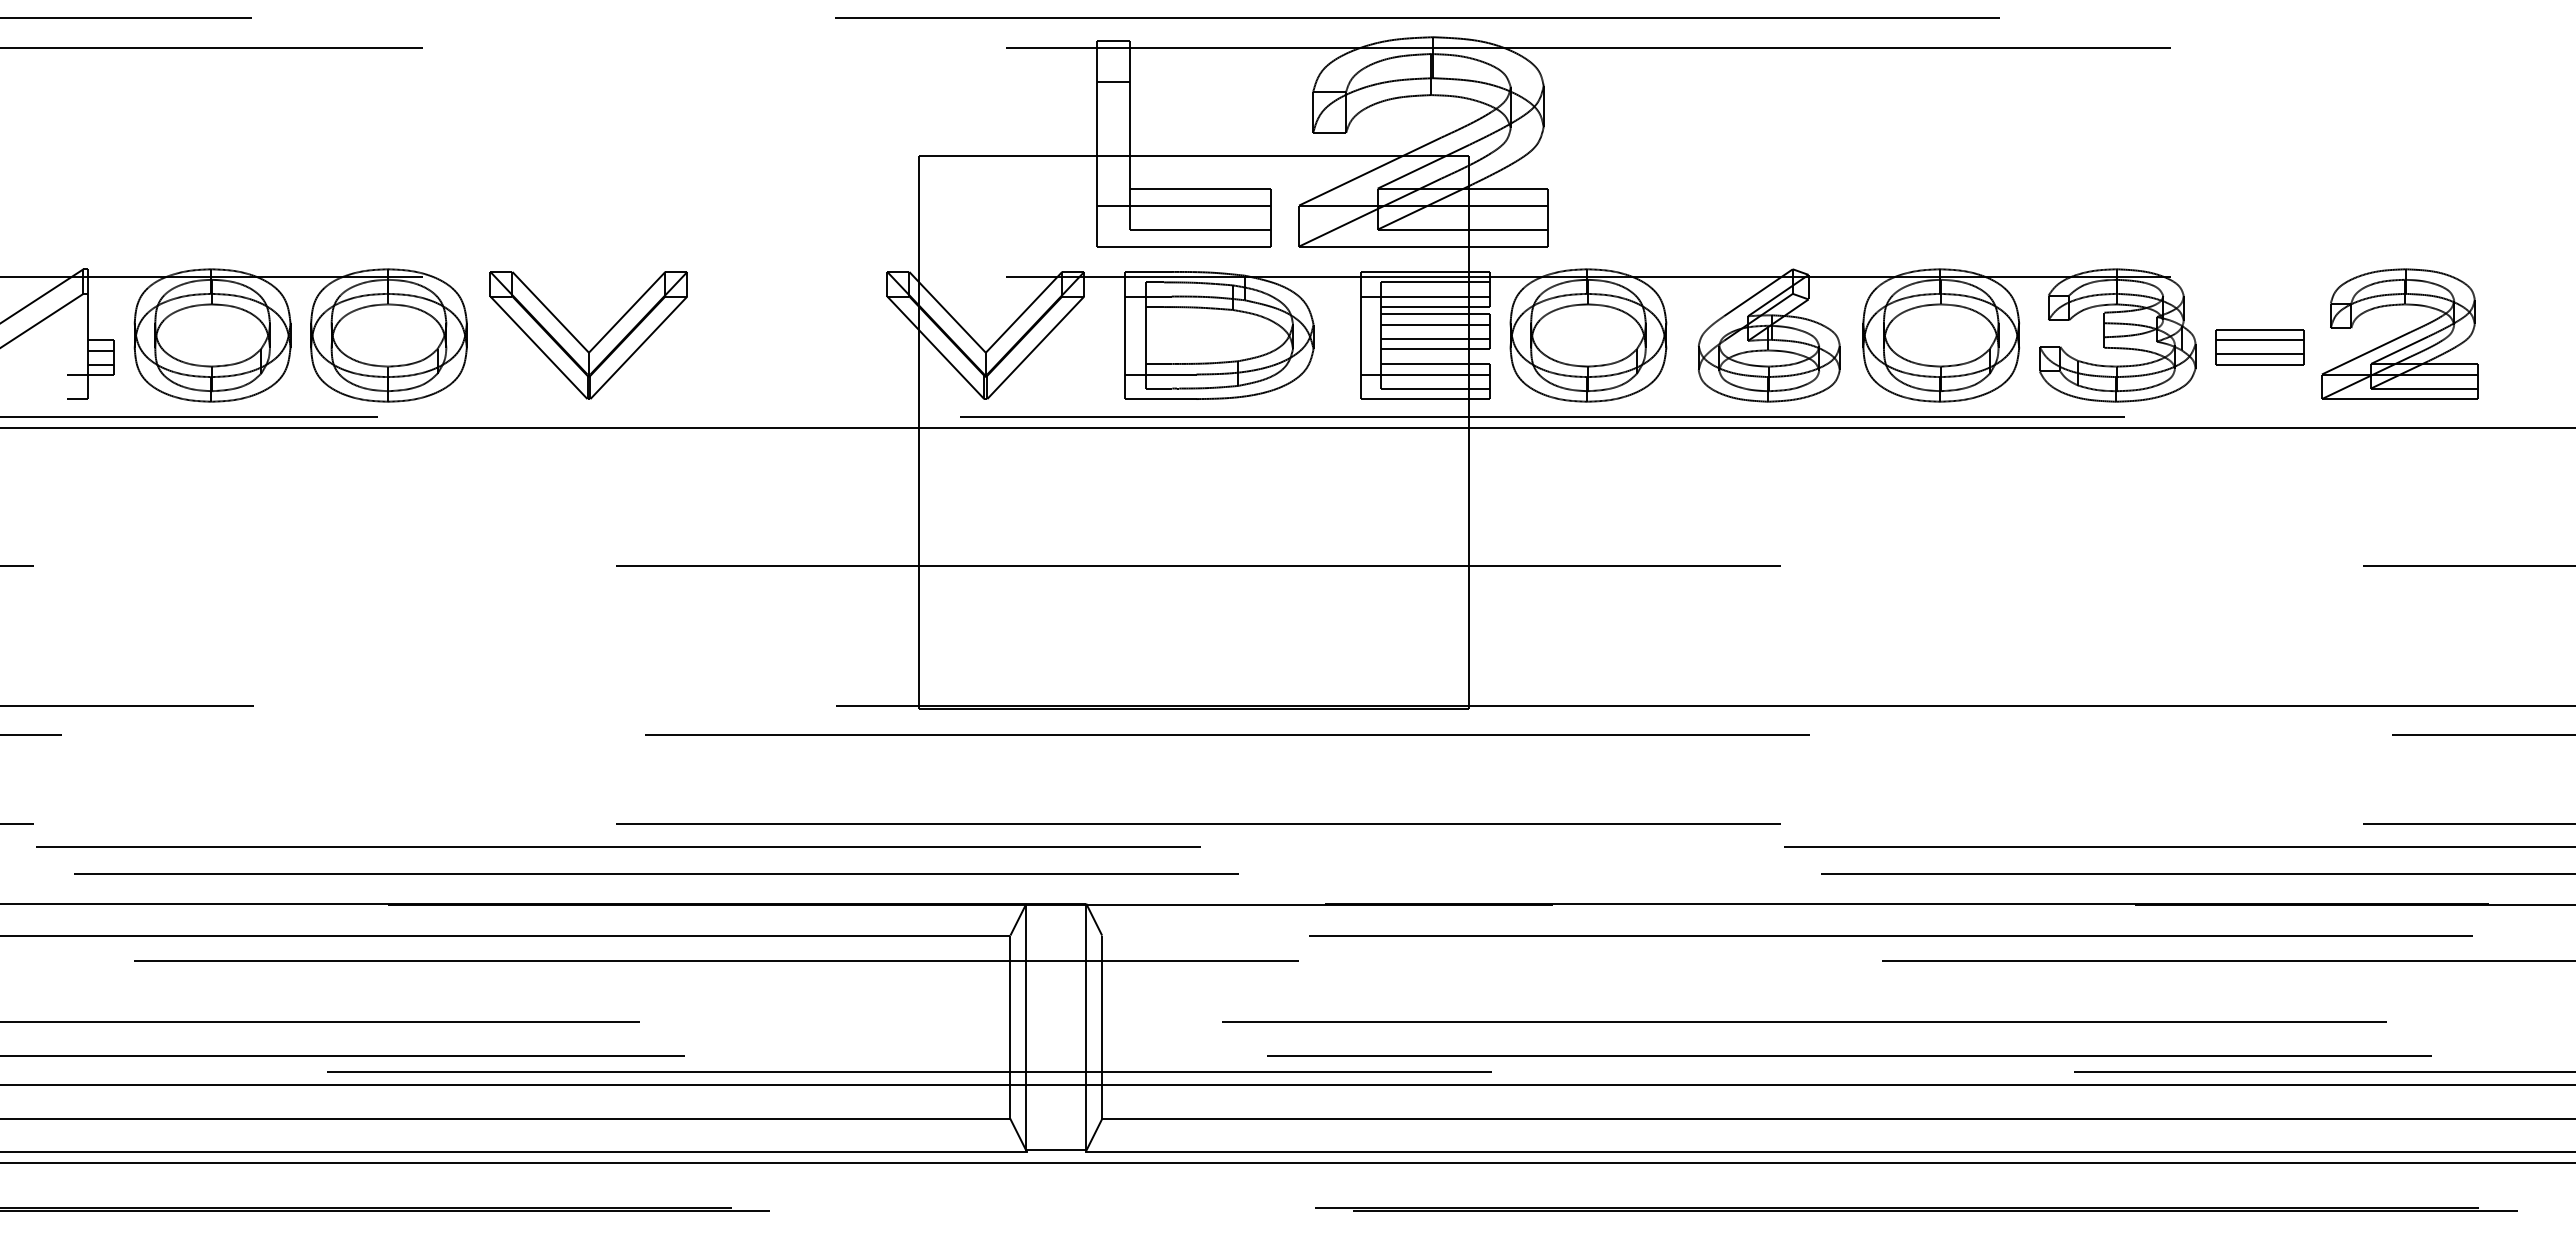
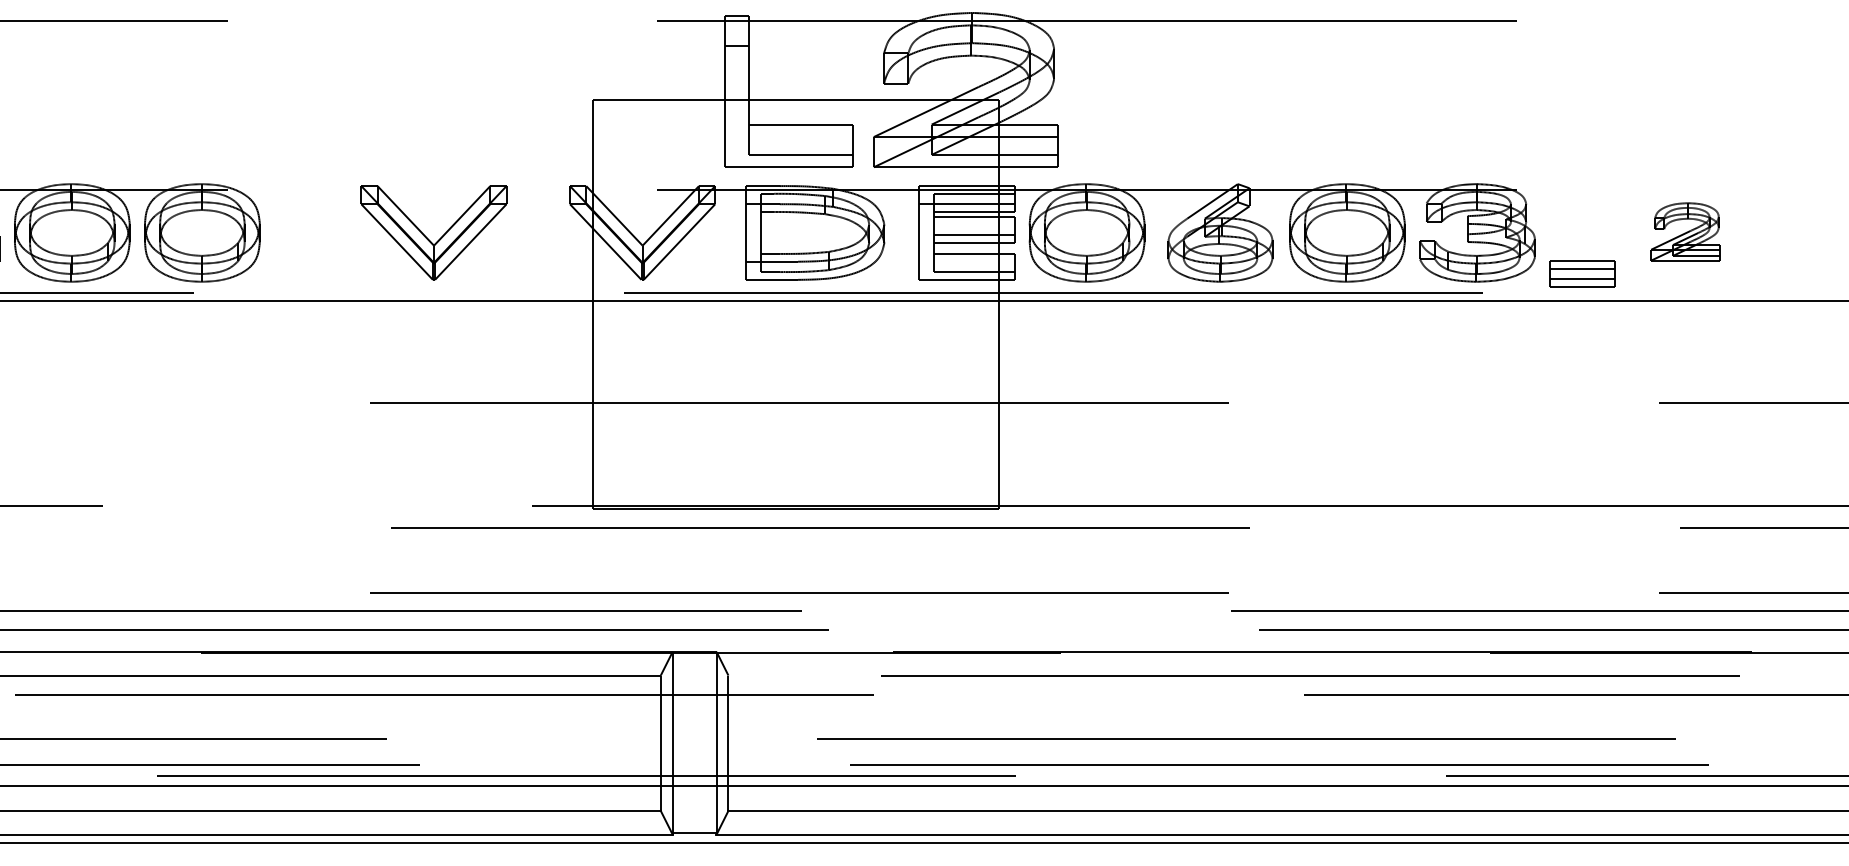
line: (1183, 205) -> (788, 137), removed
line: (1435, 324) -> (974, 224), removed
part: (2399, 333) -> (1685, 231), size x0.6
part: (580, 342) -> (427, 238), moved
part: (2259, 347) -> (1582, 274), moved
line: (1424, 374) -> (966, 261), removed

